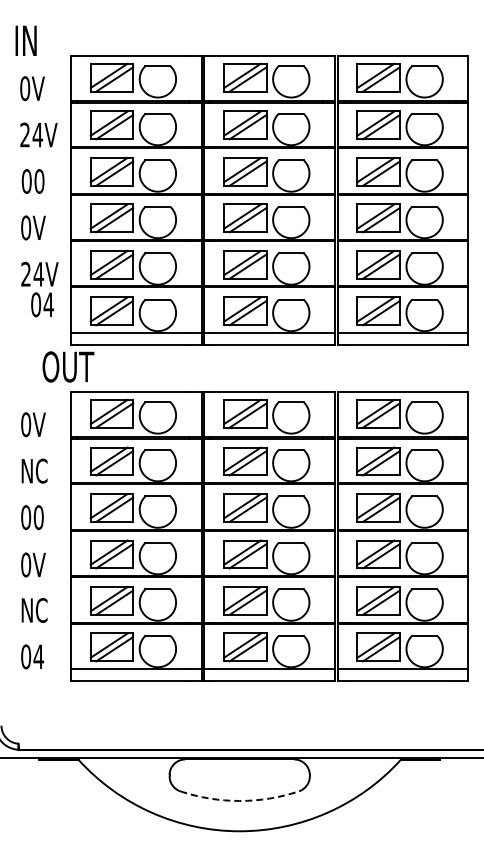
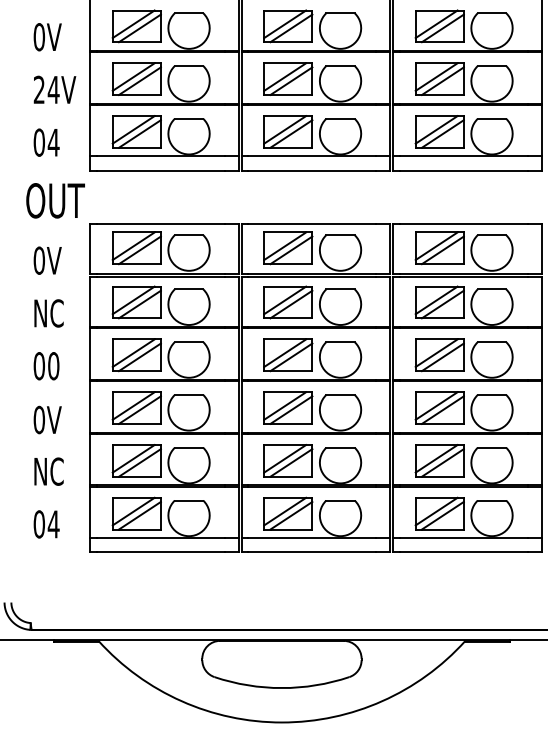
text: (42, 304) -> (46, 142), moved
text: (68, 366) -> (55, 200), moved
arc: (239, 800) -> (281, 687), dashed -> solid

